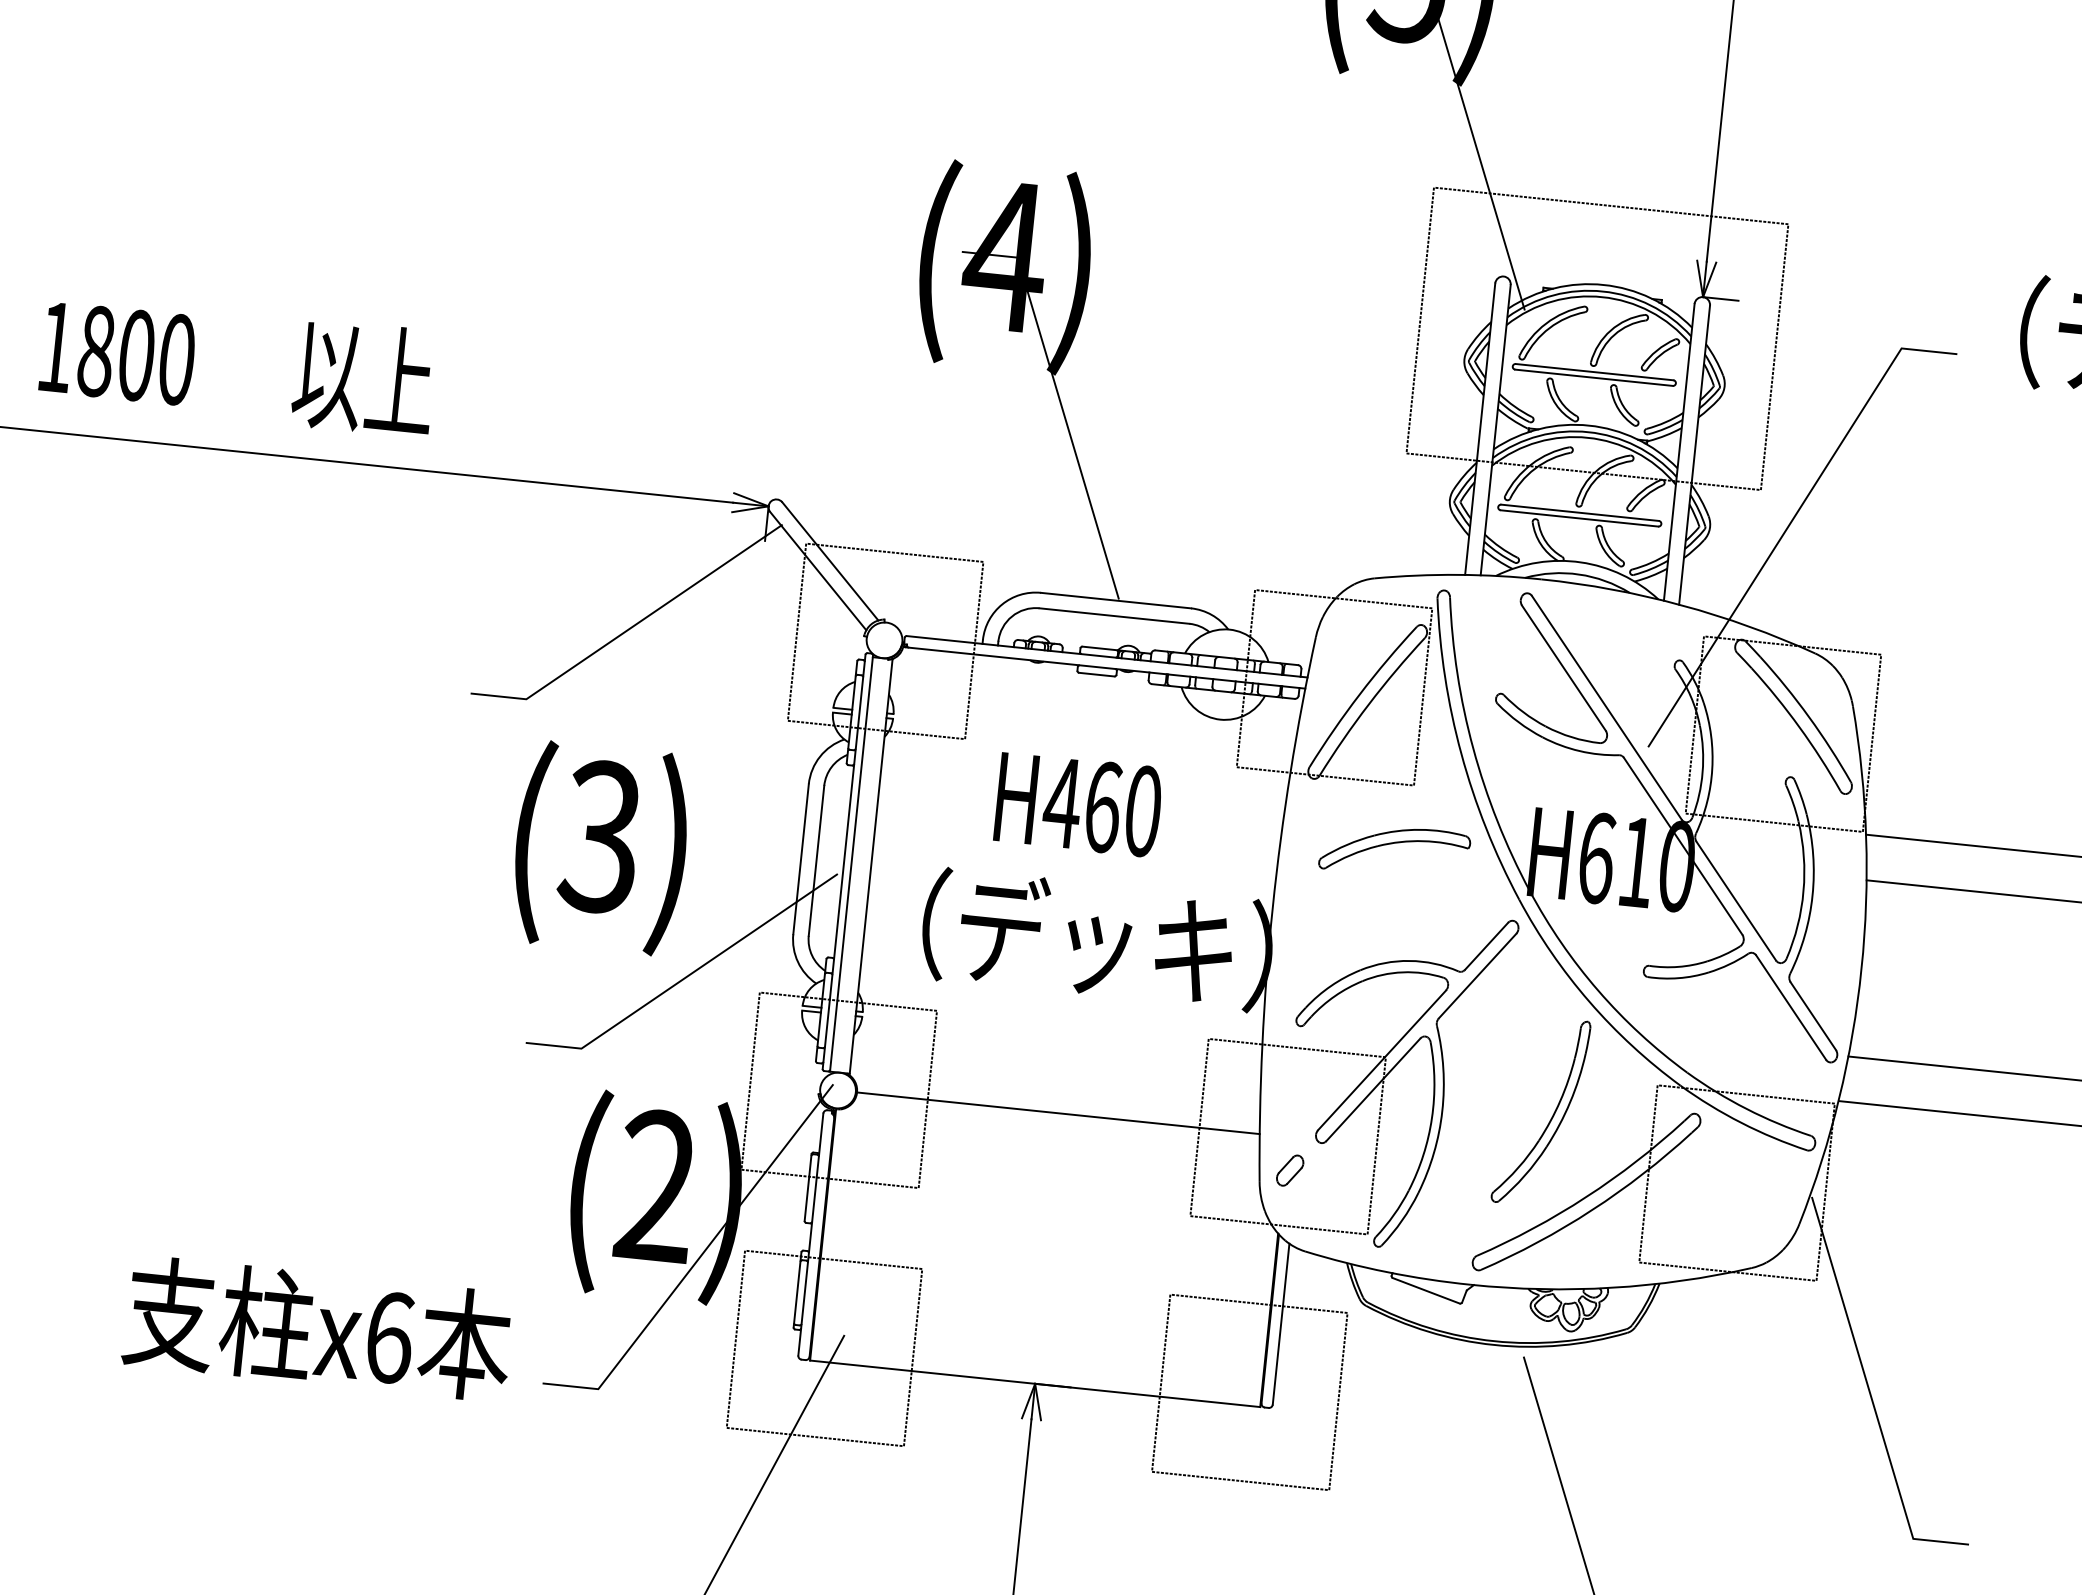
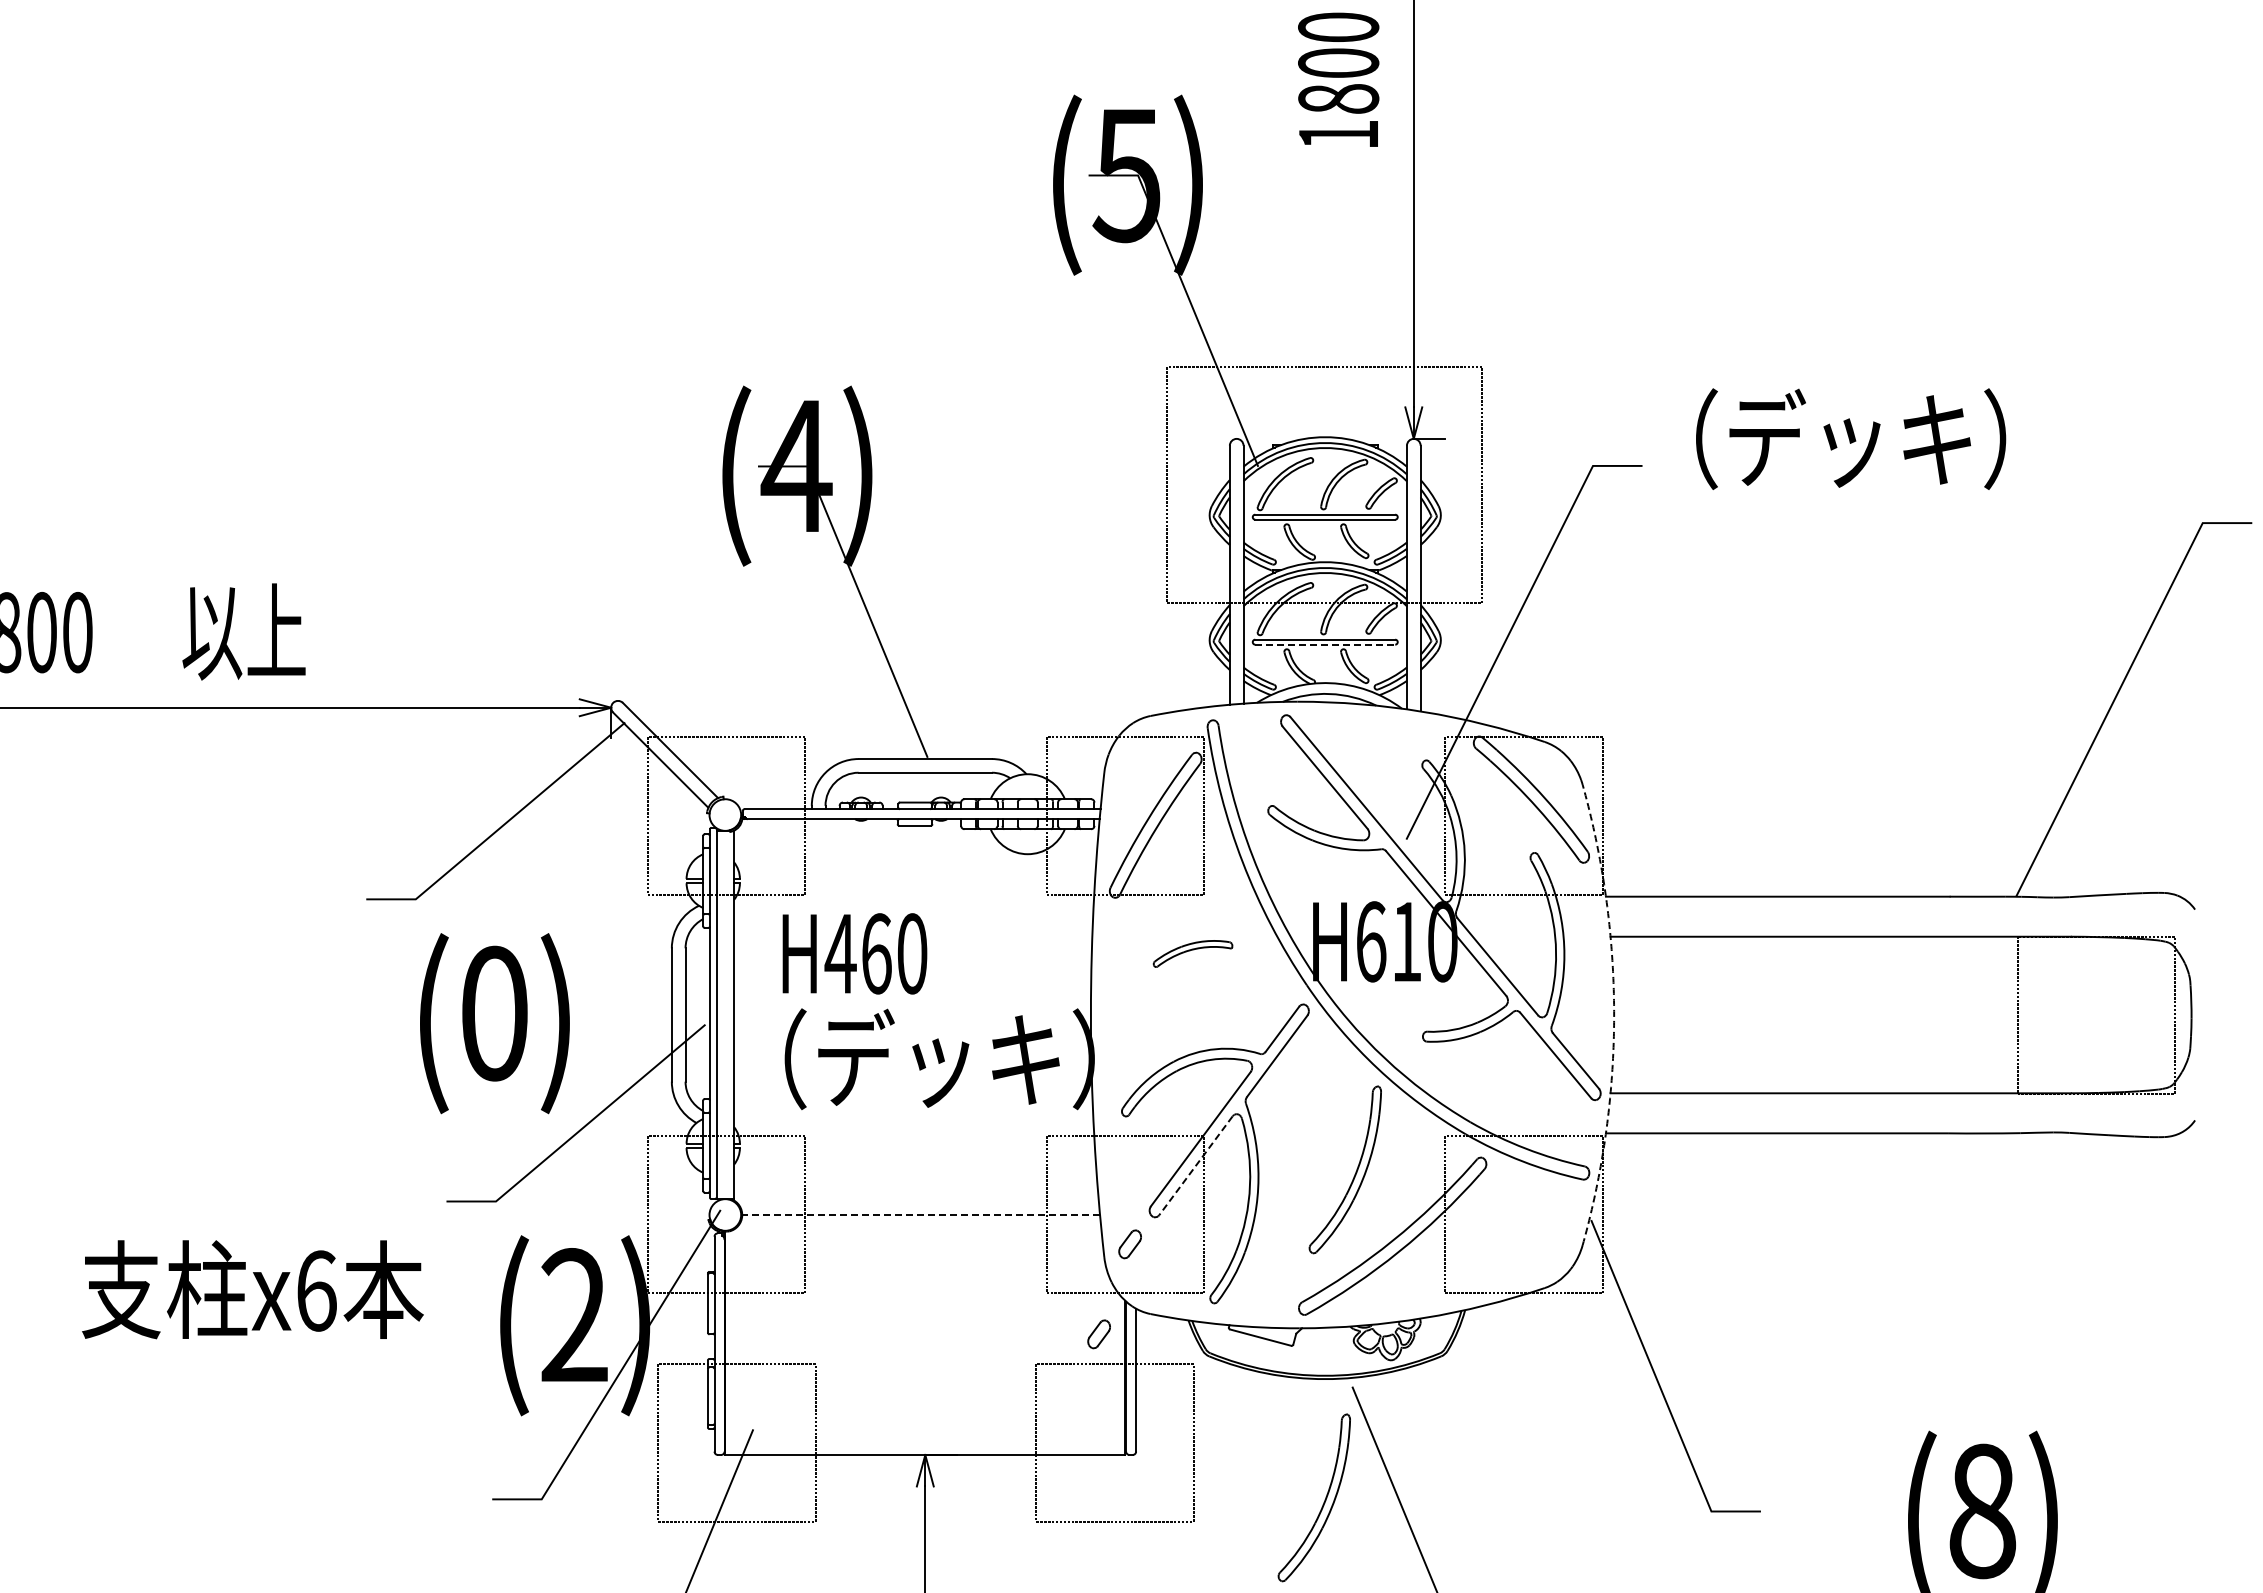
line: (1579, 518) -> (1325, 644), solid -> dashed
text: (1078, 804) -> (854, 953), moved
text: (600, 836) -> (493, 1013), (3) -> (0)
part: (1394, 850) -> (1192, 953), size x0.6
arc: (1861, 969) -> (1614, 1015), solid -> dashed
line: (1372, 1090) -> (1195, 1166), solid -> dashed
line: (1058, 1112) -> (921, 1214), solid -> dashed
part: (1244, 1268) -> (1098, 1334), added
text: (317, 1328) -> (252, 1289), moved
part: (1479, 1480) -> (1324, 1499), added

